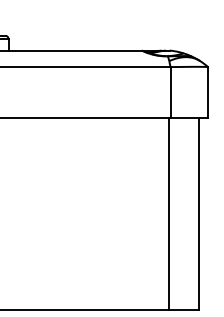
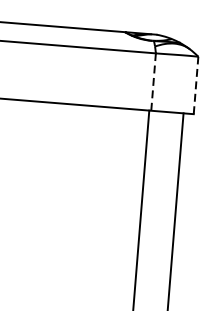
line: (170, 91) -> (153, 81), solid -> dashed
line: (208, 91) -> (196, 84), solid -> dashed

